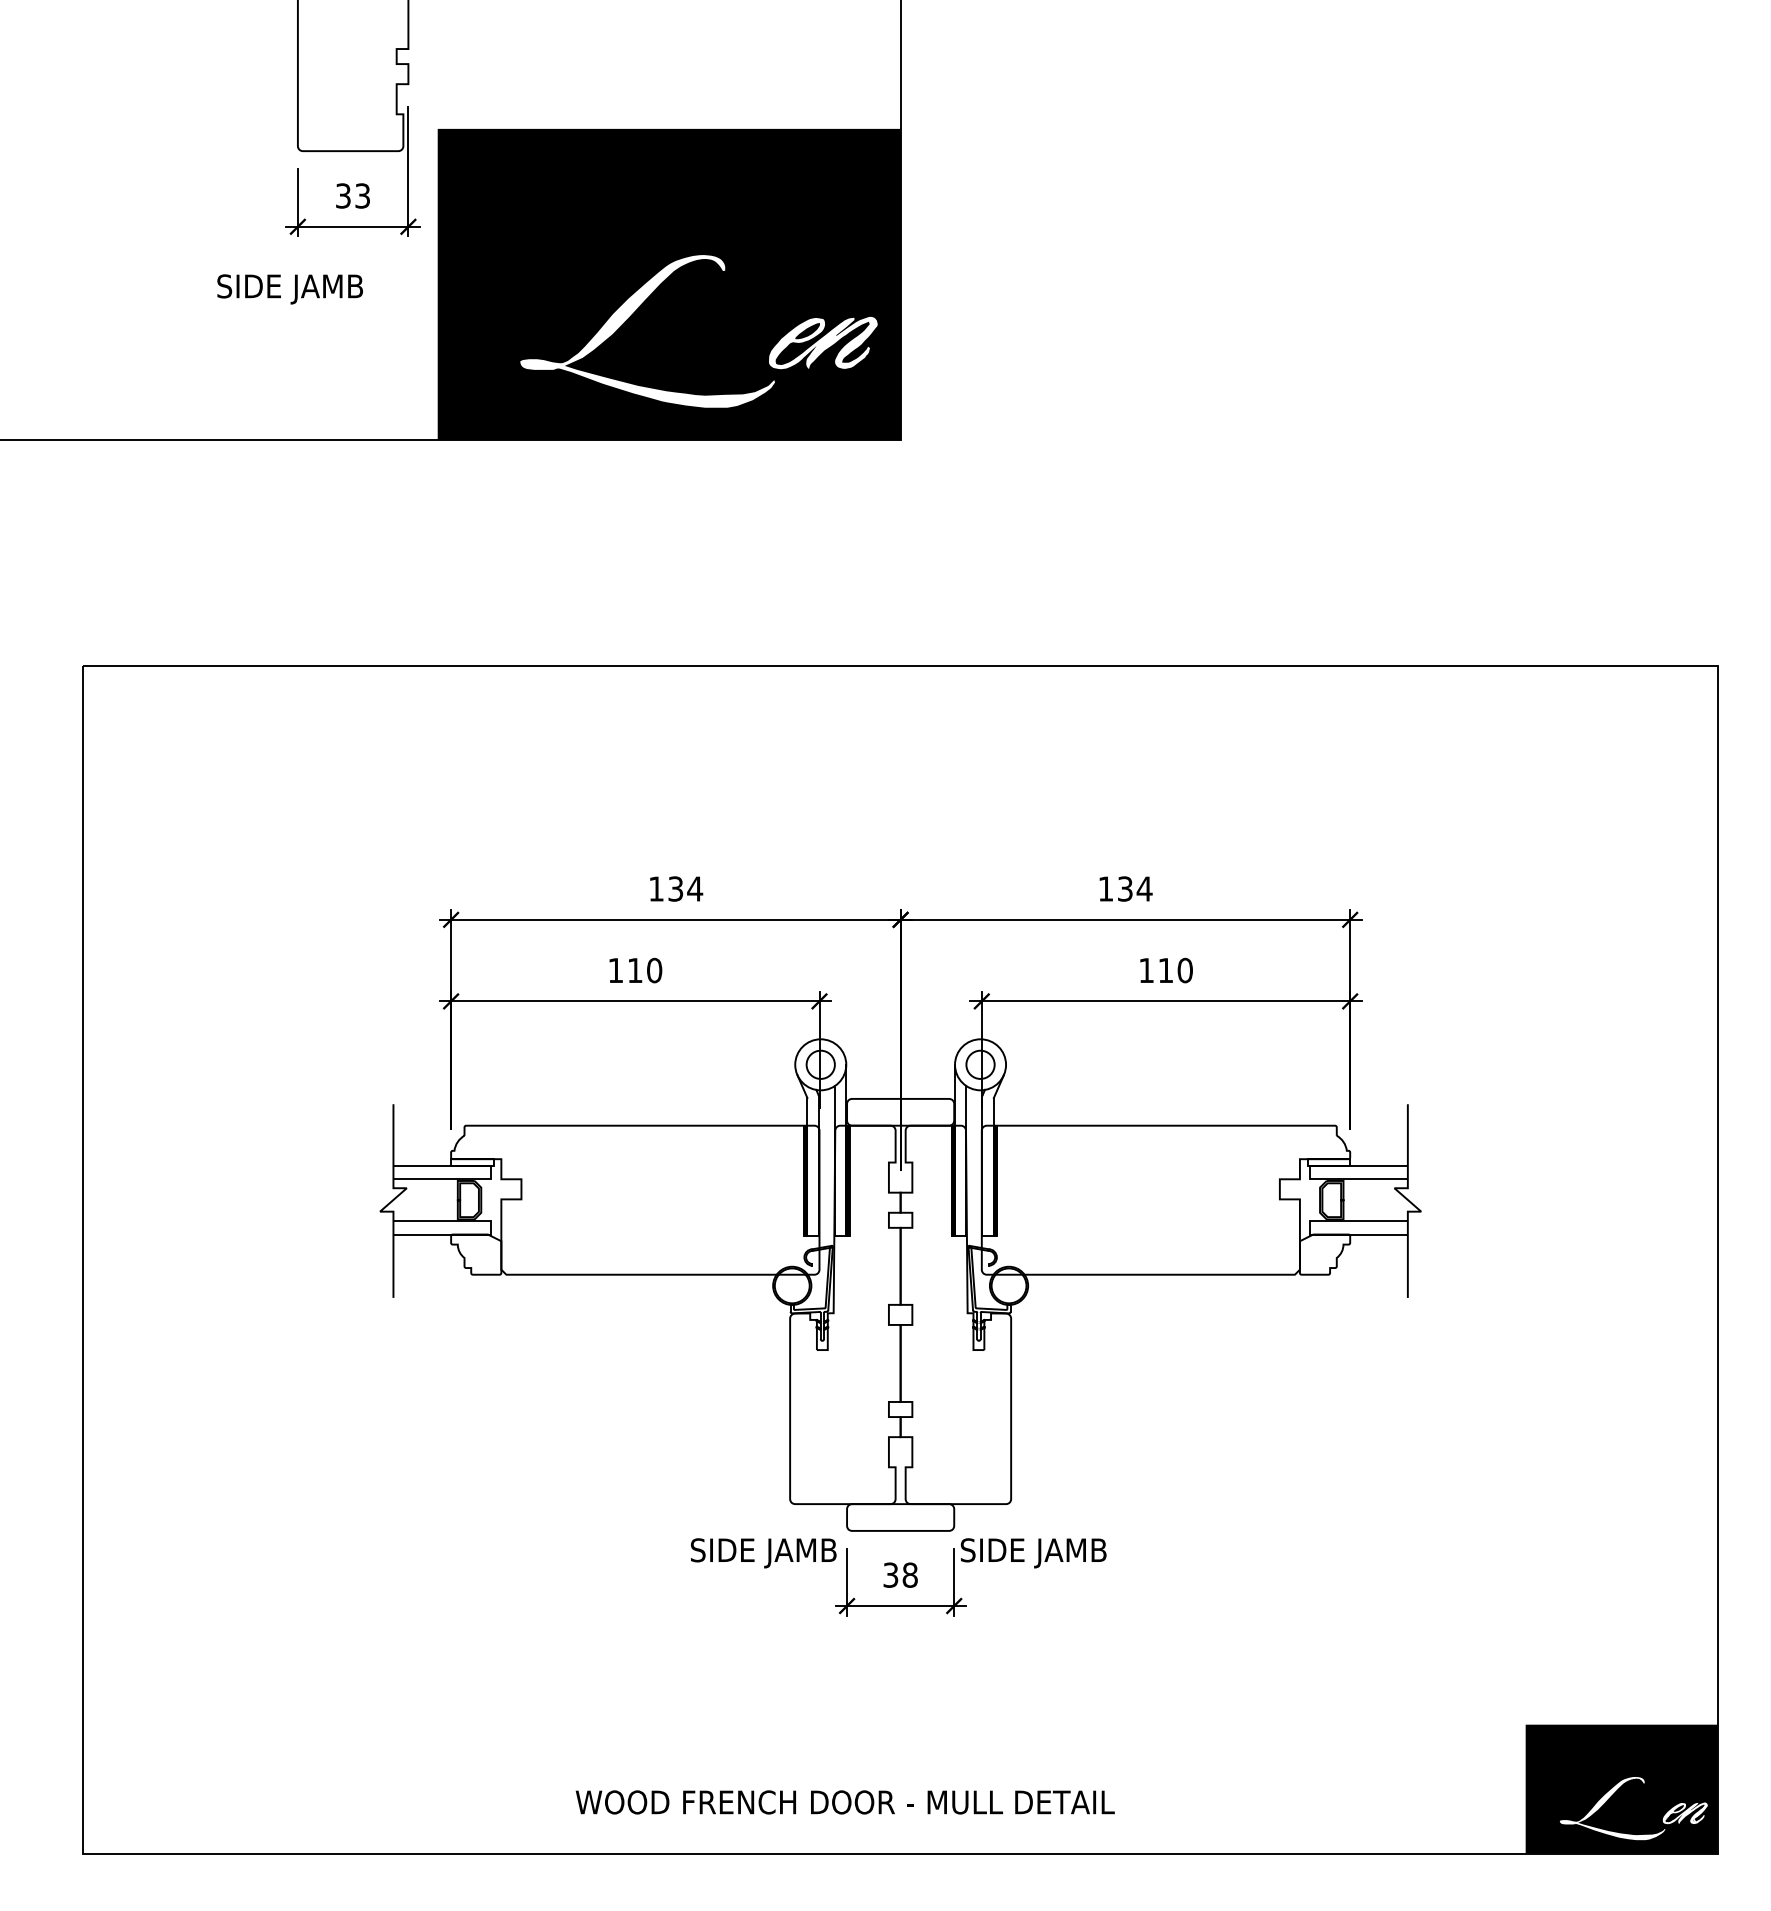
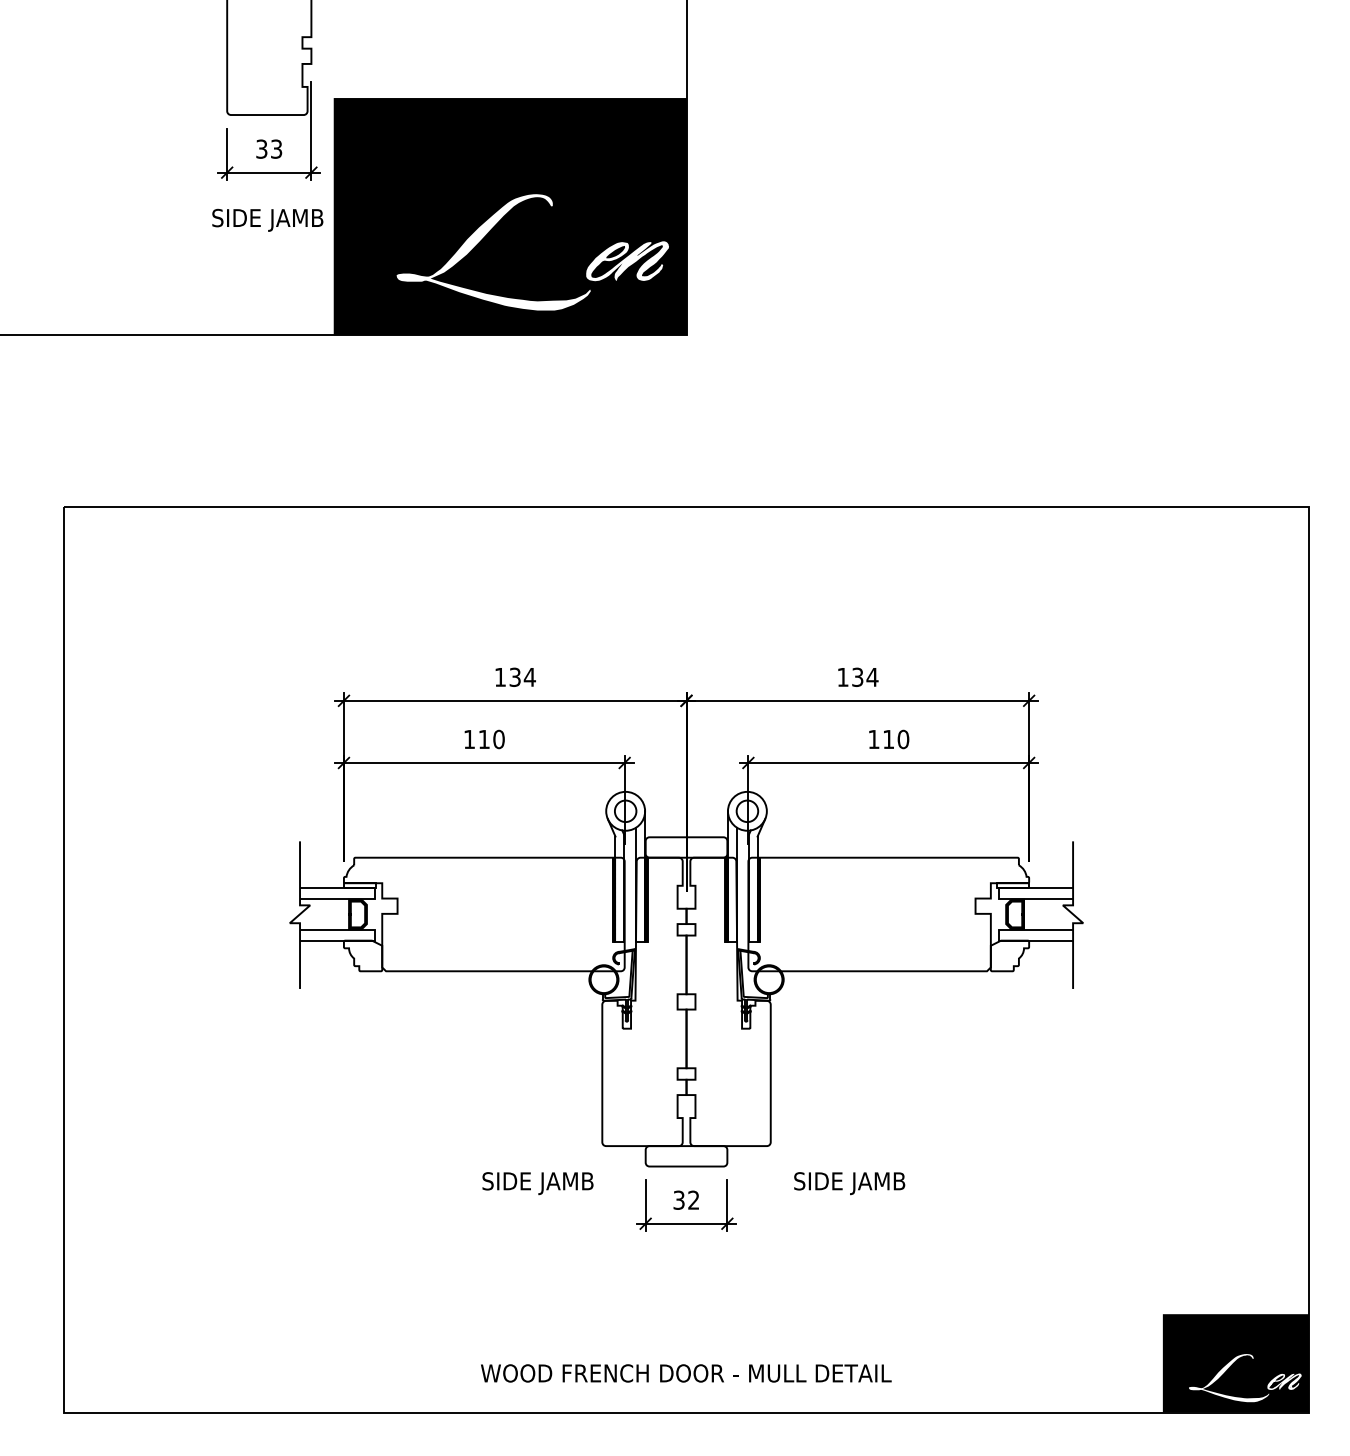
text: (290, 289) -> (268, 220), moved
text: (763, 1553) -> (537, 1183), moved
text: (1033, 1553) -> (849, 1183), moved
text: (909, 1574) -> (693, 1199), 38 -> 32
text: (844, 1802) -> (685, 1373), moved

